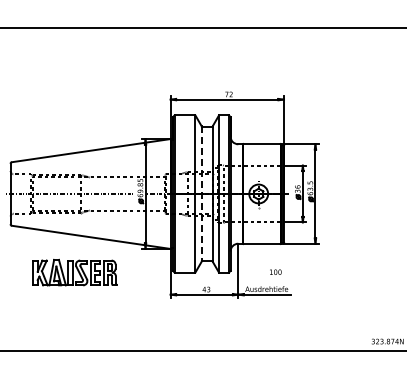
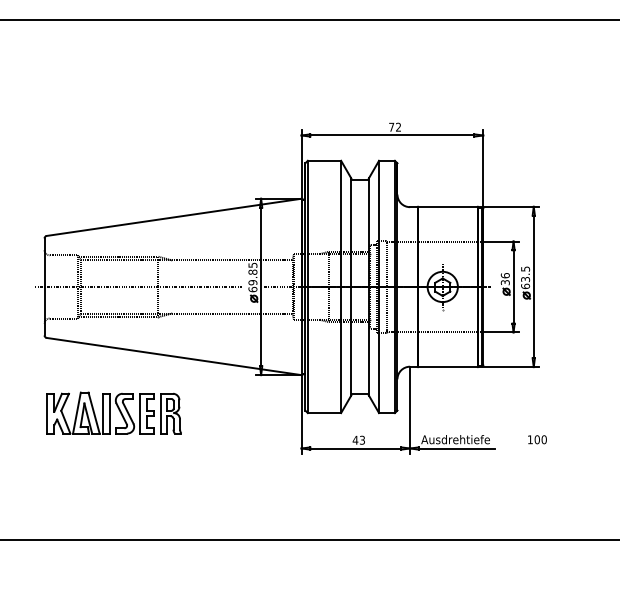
line: (201, 194) -> (350, 287), dashed -> solid
text: (275, 271) -> (537, 438), moved
part: (74, 272) -> (113, 412), moved

